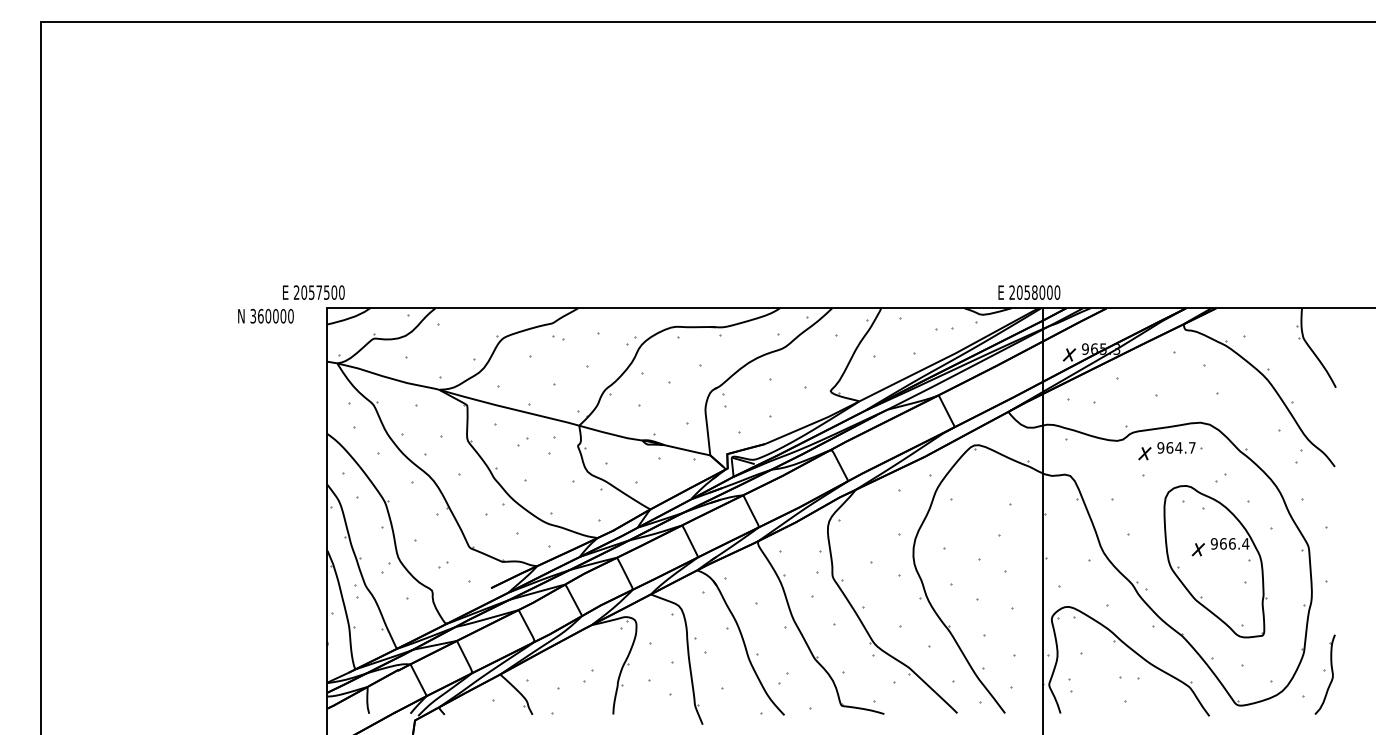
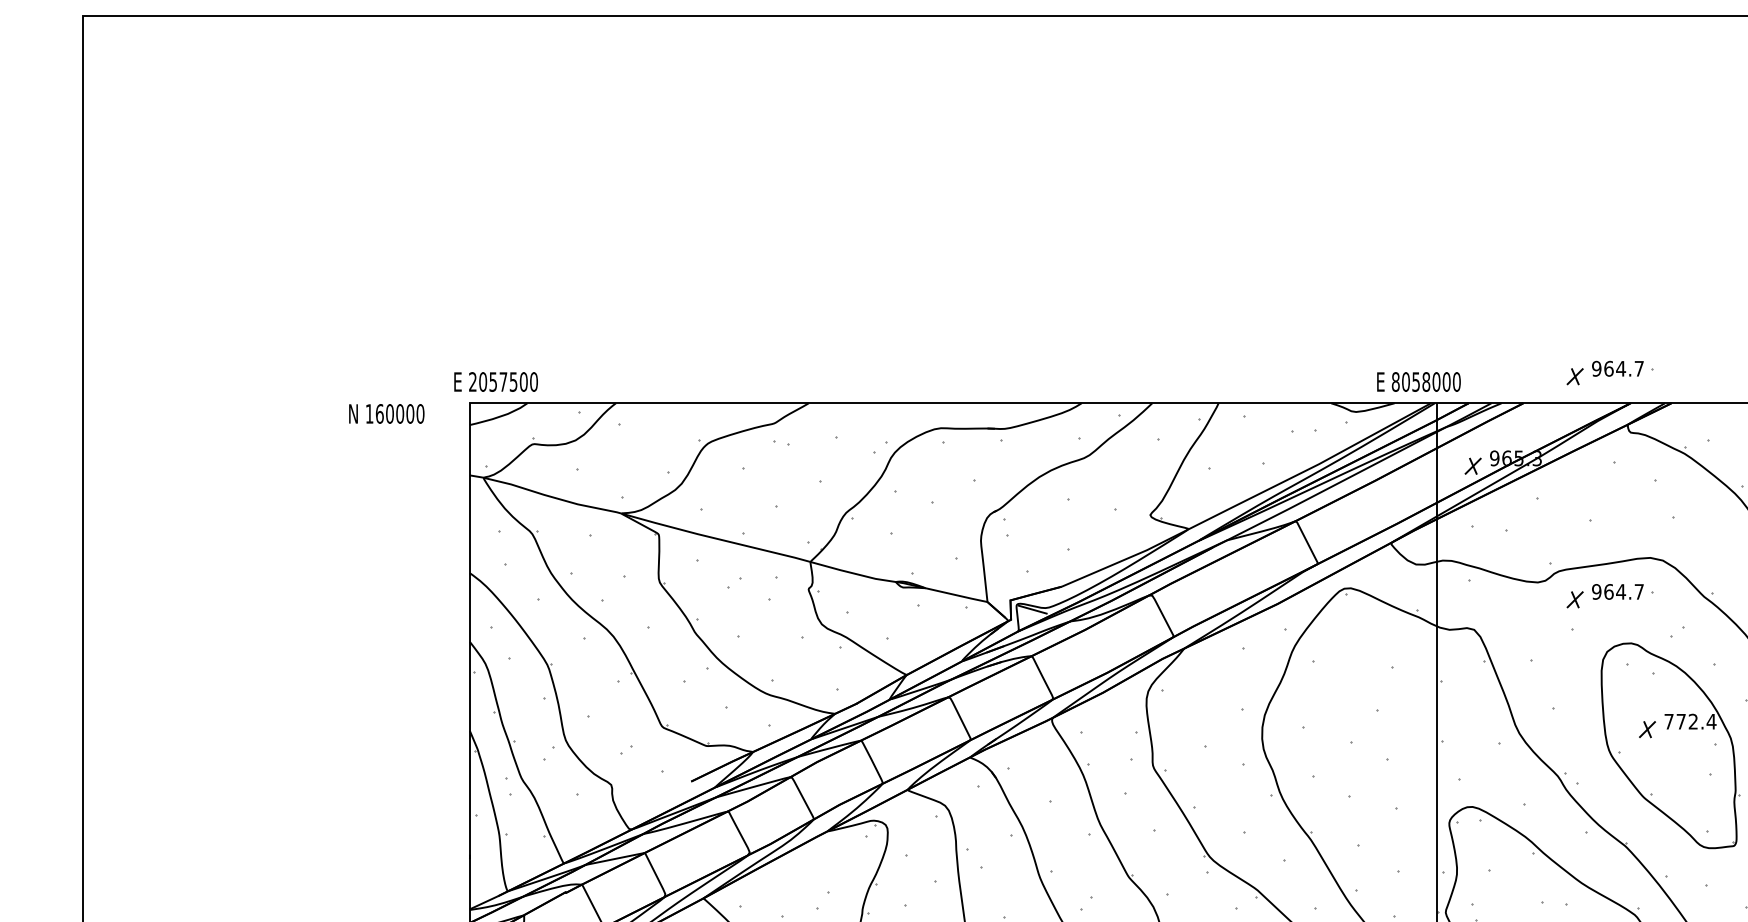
part: (1170, 286) -> (1609, 373), added
text: (313, 292) -> (495, 381), moved
text: (1012, 292) -> (1396, 381), 2058000 -> 8058000
text: (253, 316) -> (369, 414), 360000 -> 160000
text: (1222, 543) -> (1680, 721), 966.4 -> 772.4

